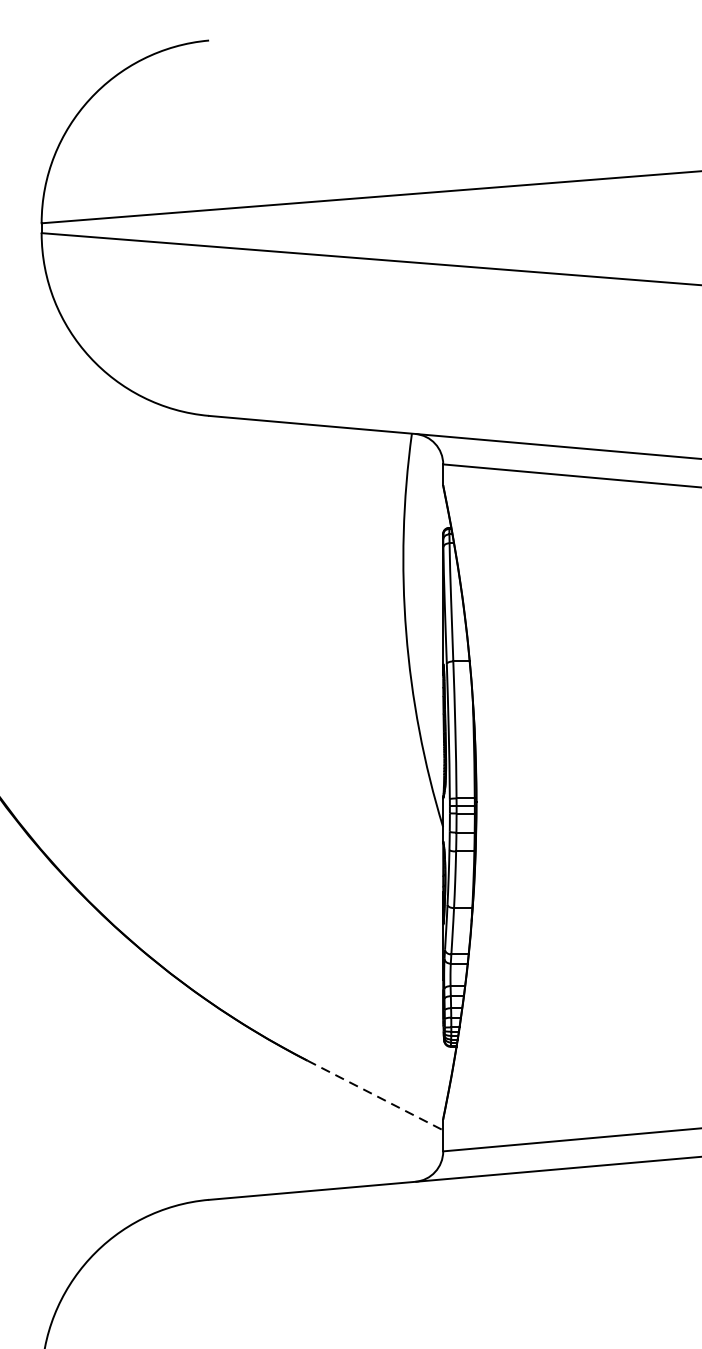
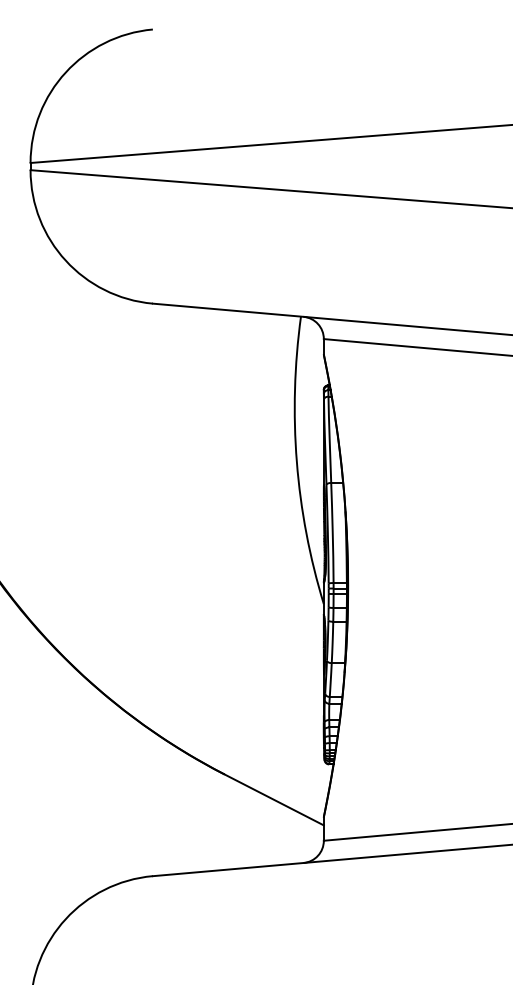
line: (375, 1094) -> (274, 799), dashed -> solid

